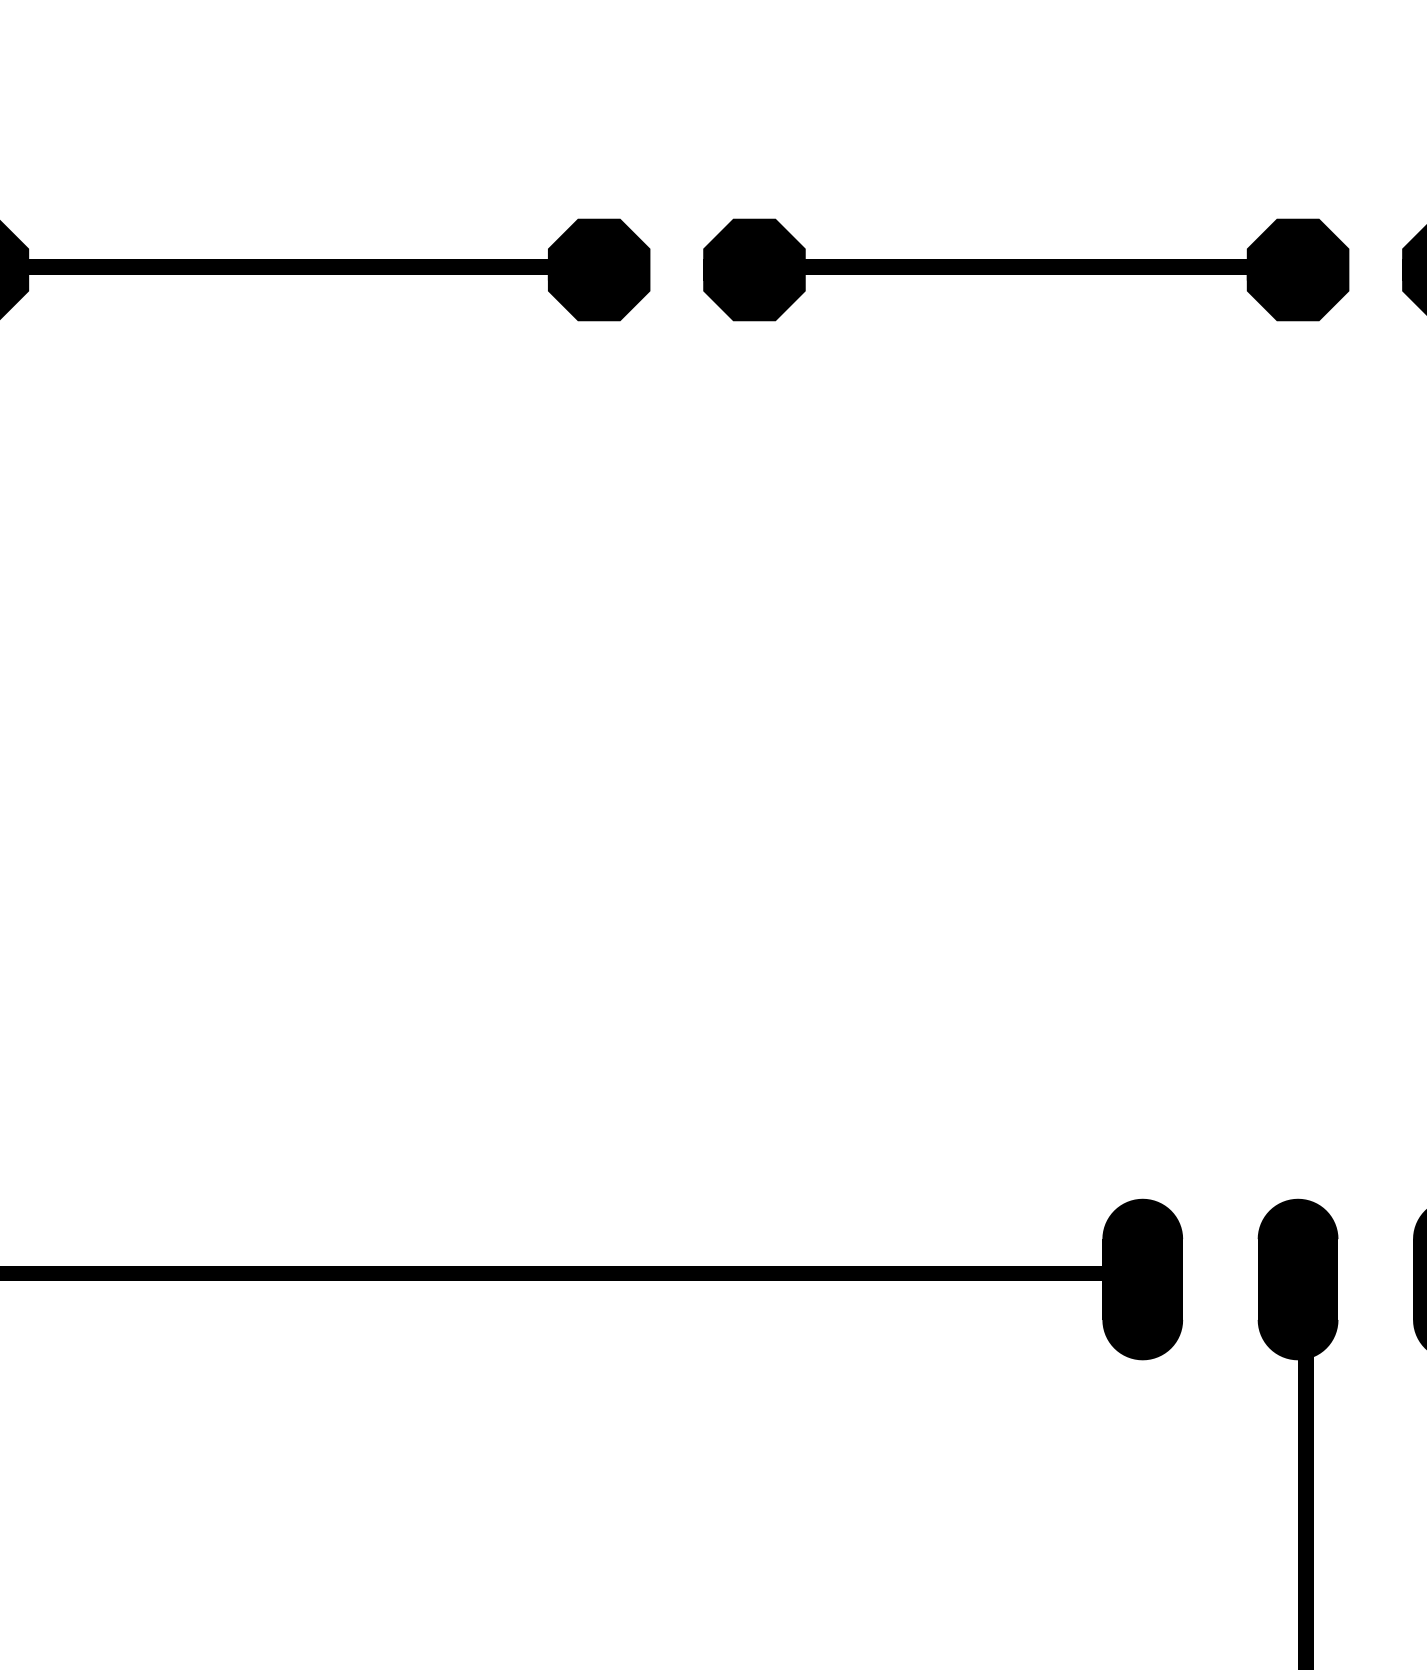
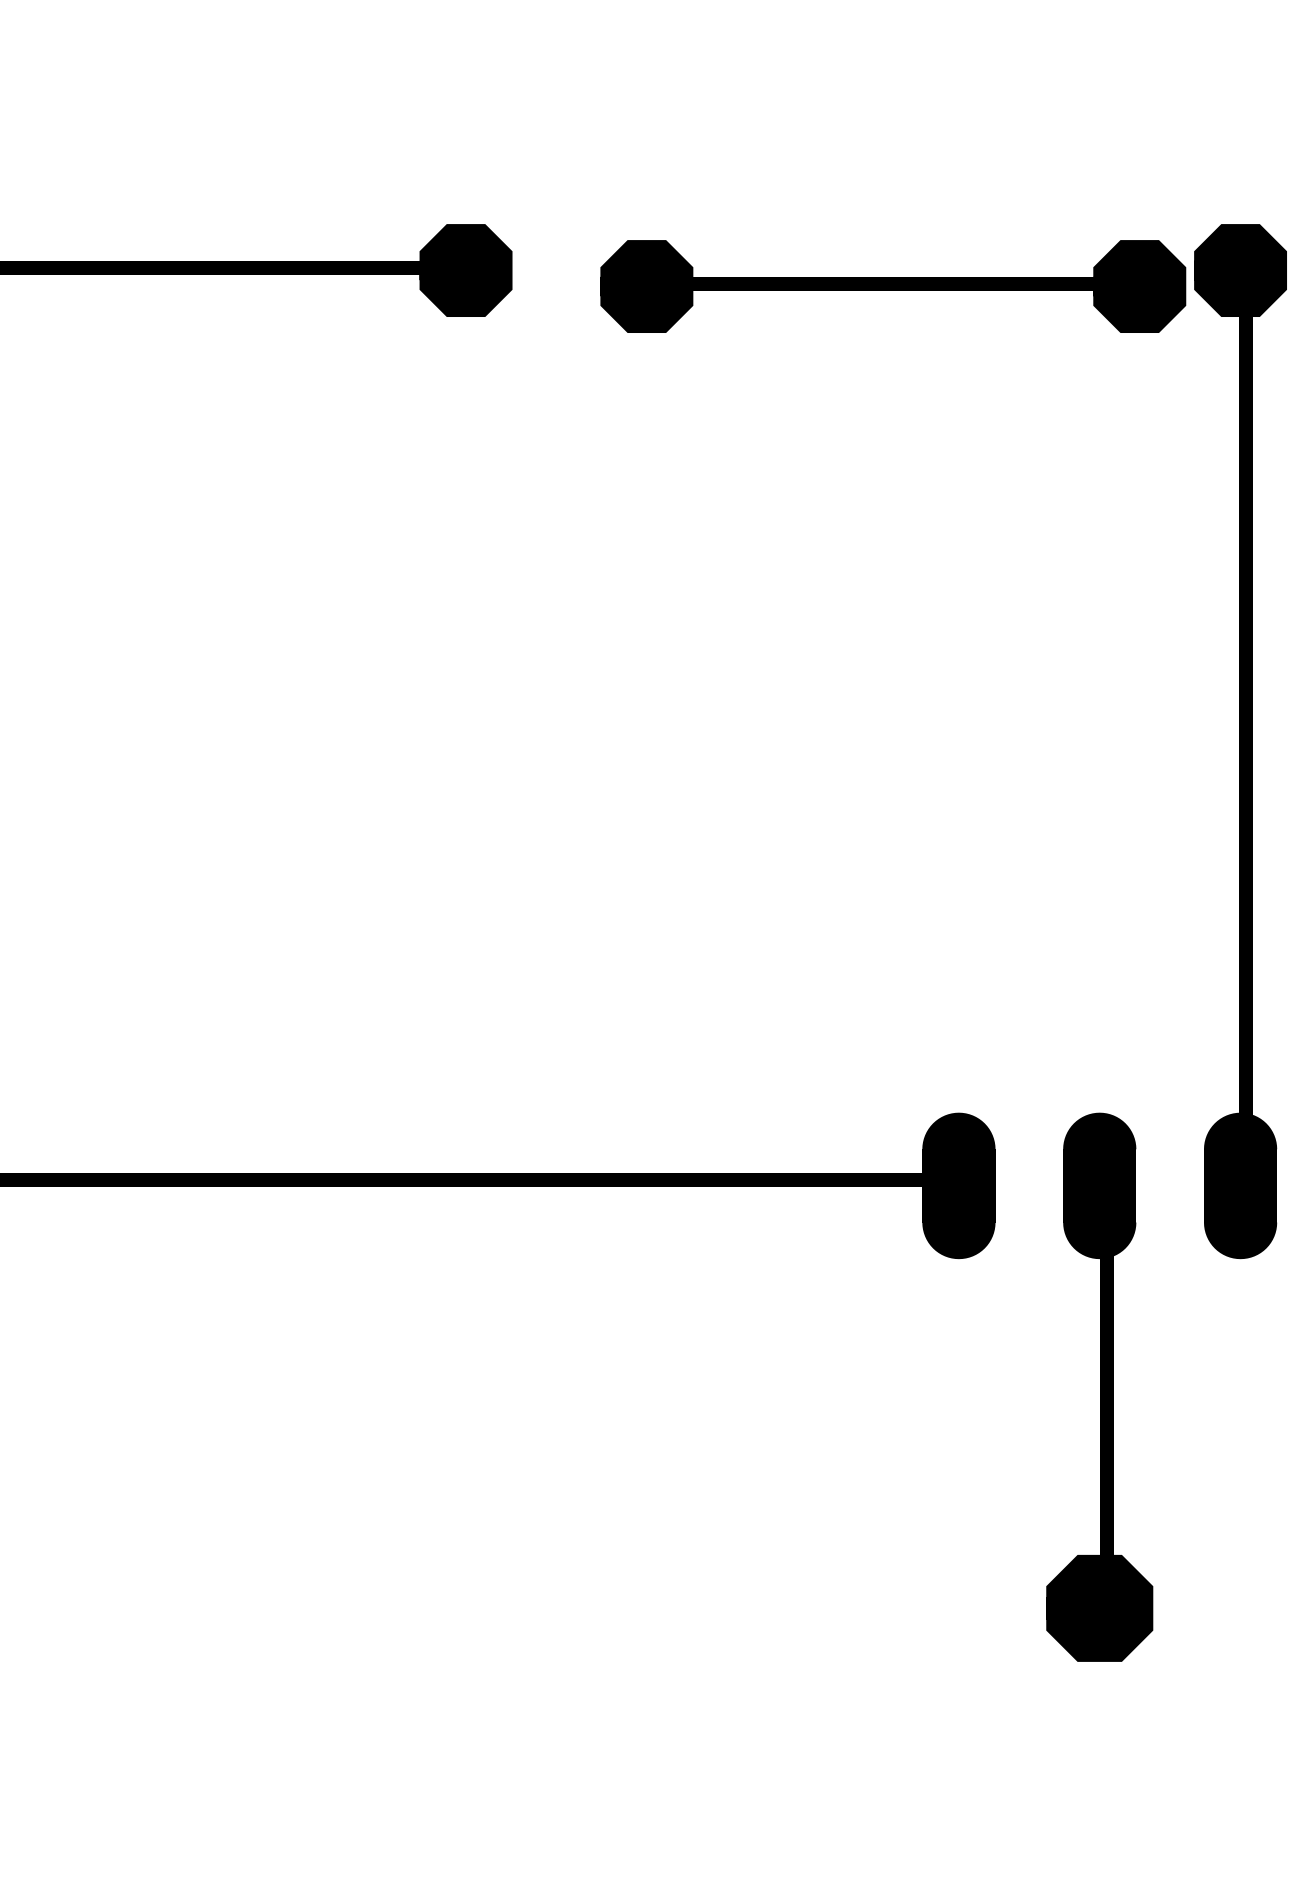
part: (1026, 269) -> (893, 286), moved

